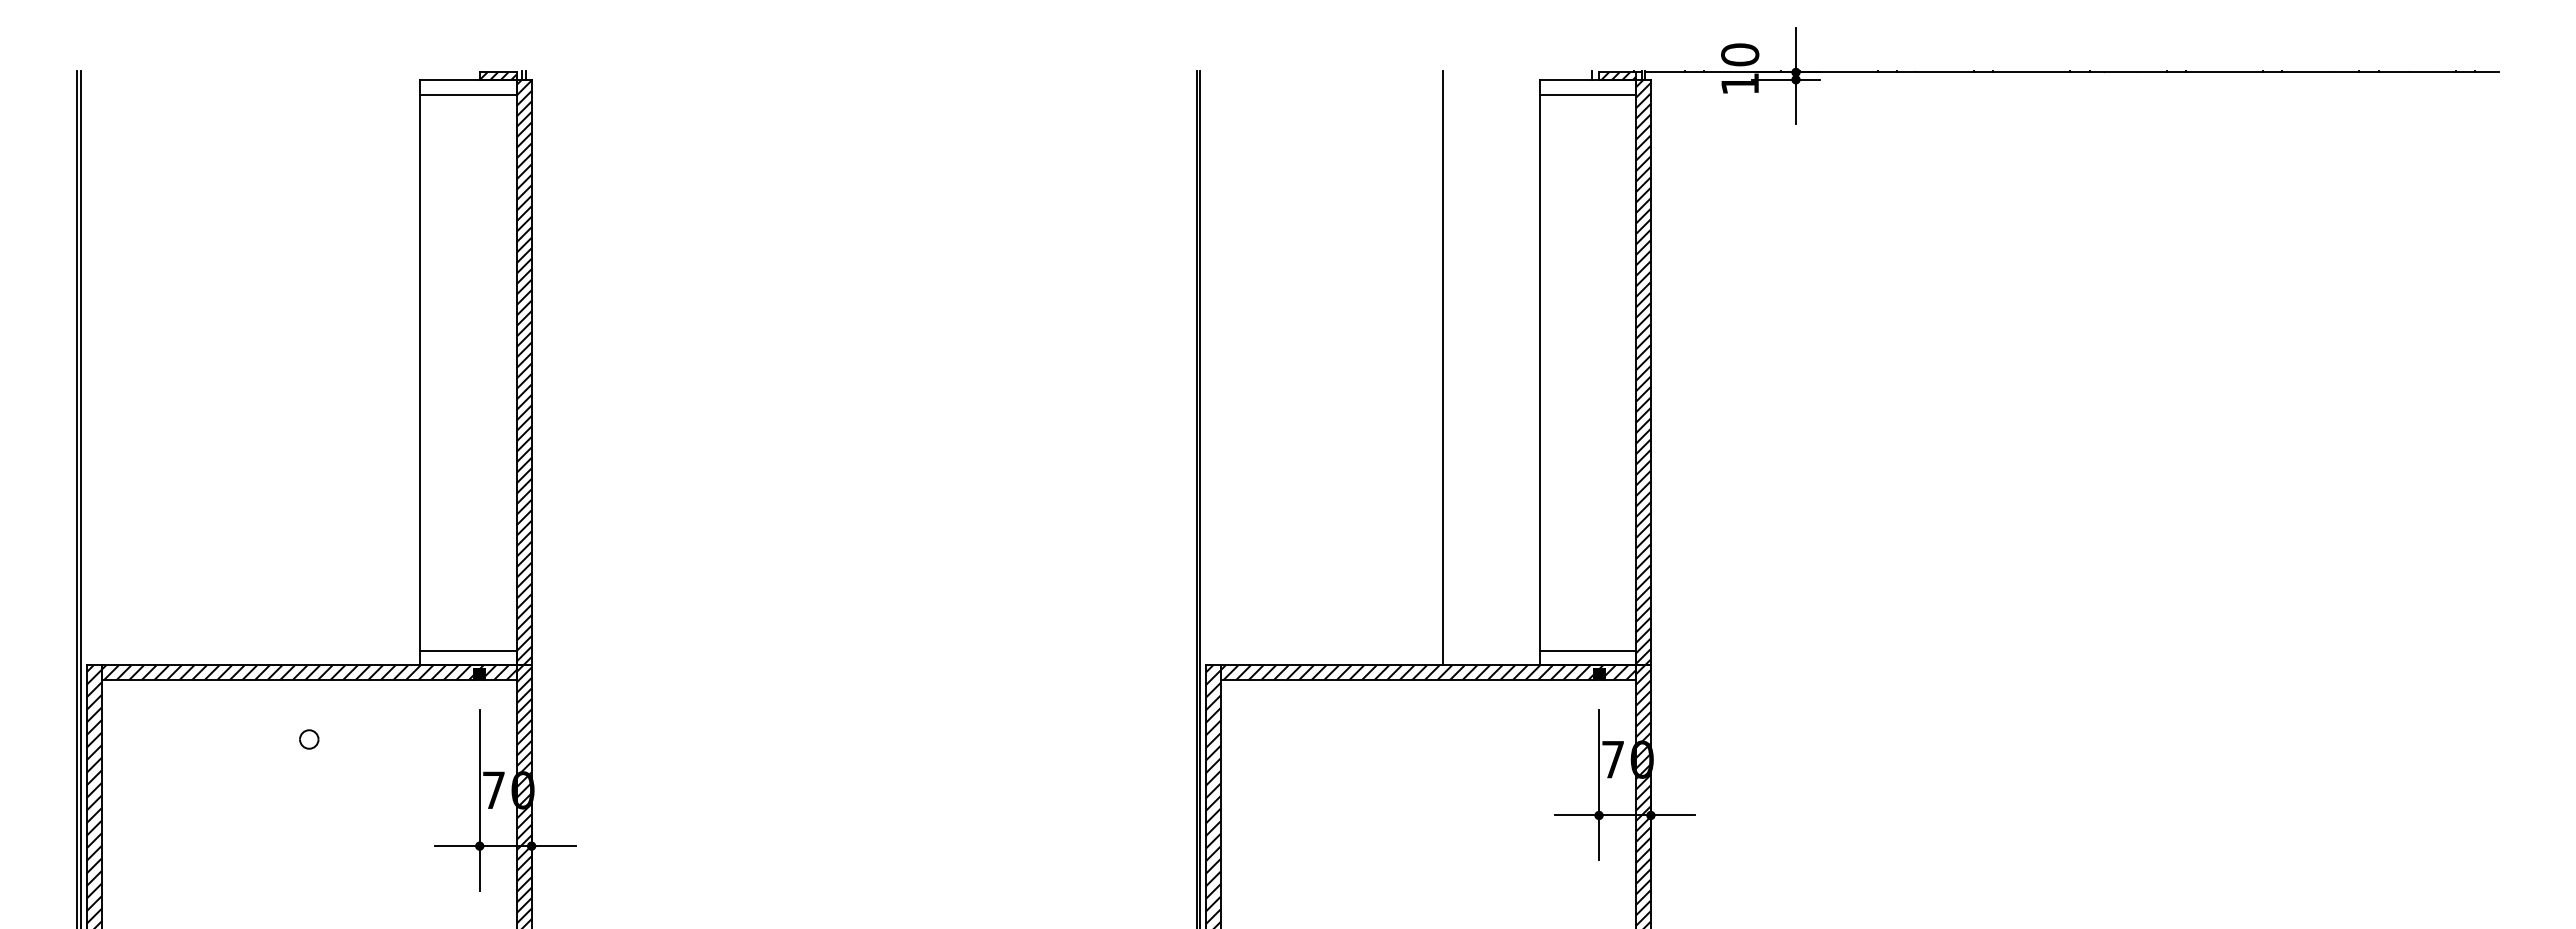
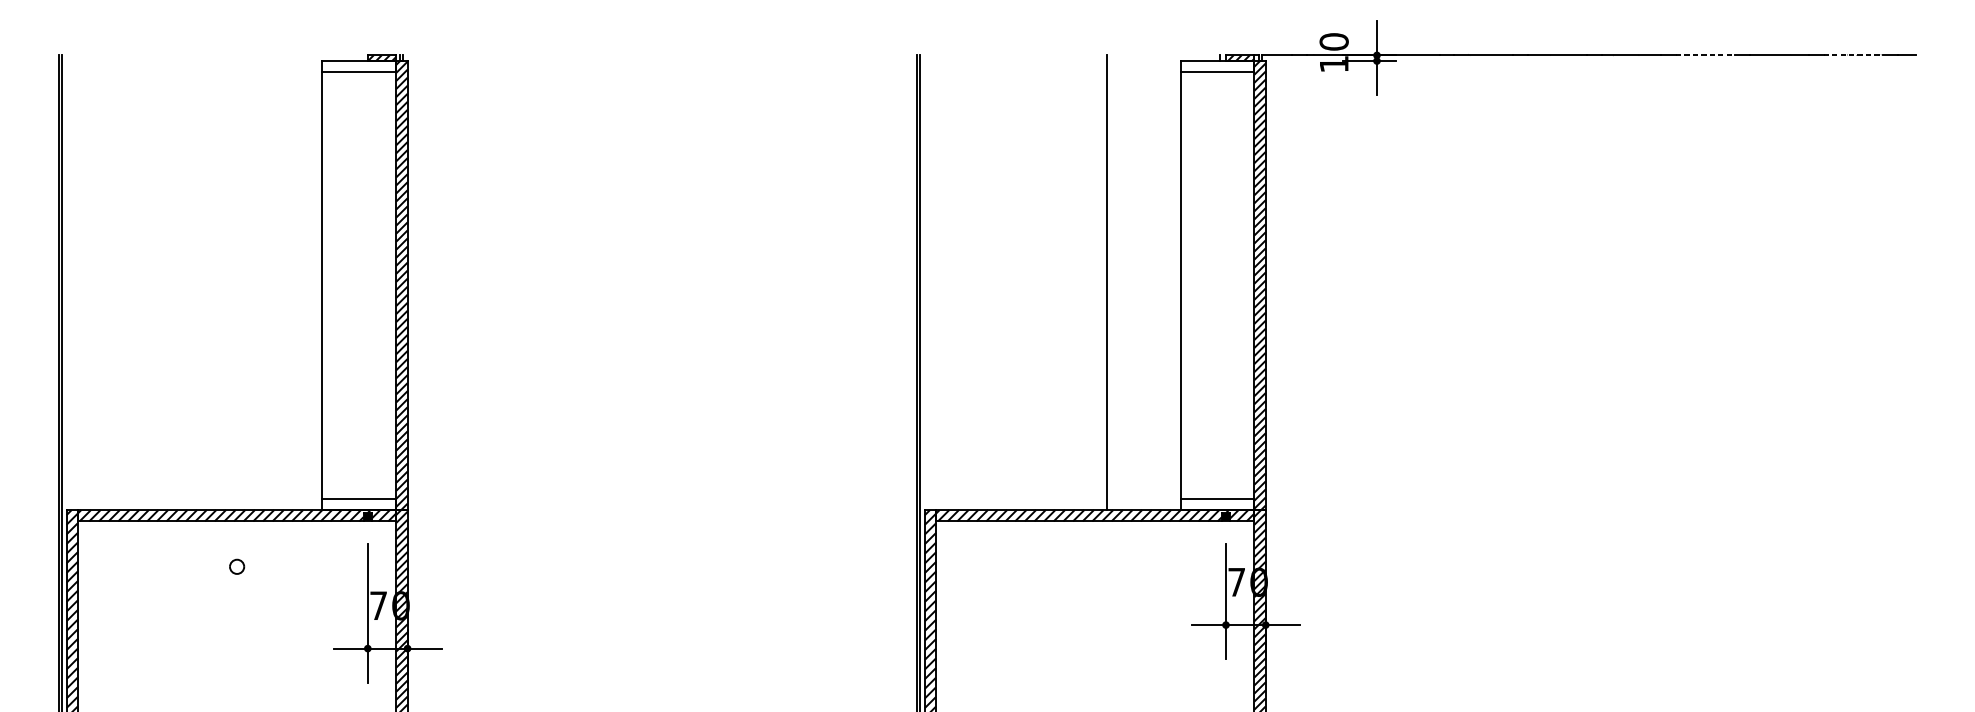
line: (2224, 72) -> (1705, 55), solid -> dashed
line: (2417, 72) -> (1853, 55), solid -> dashed

